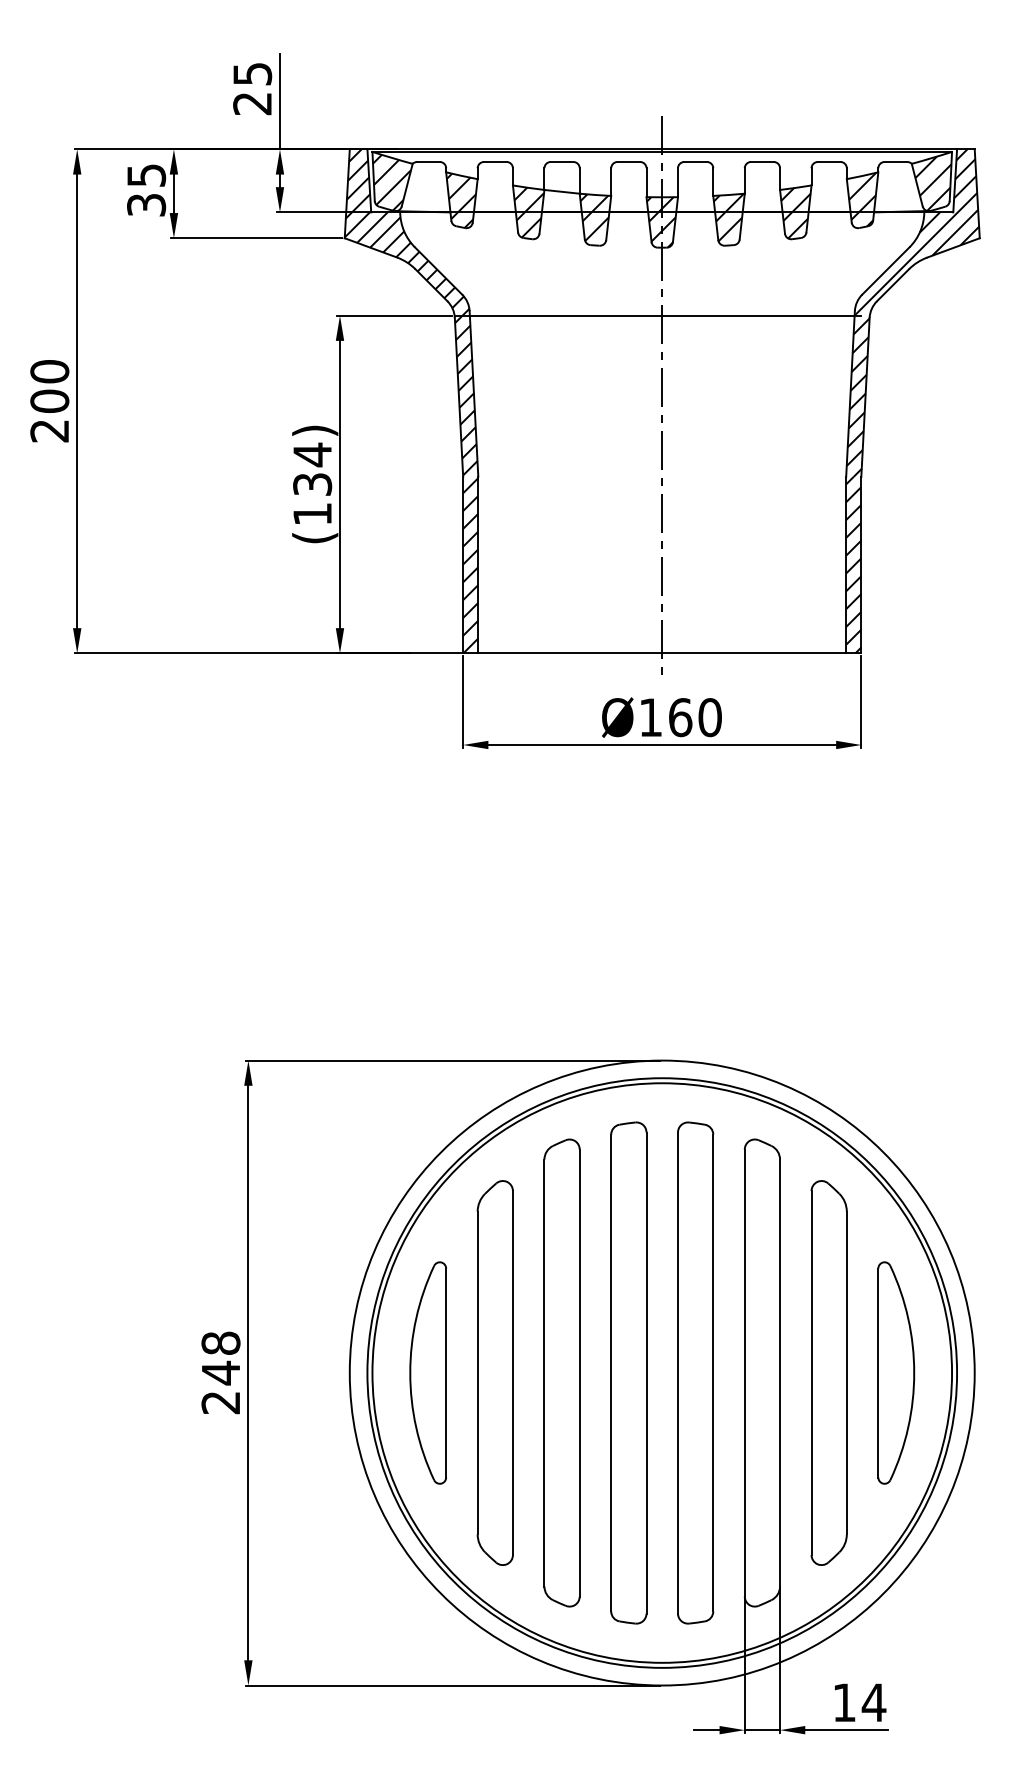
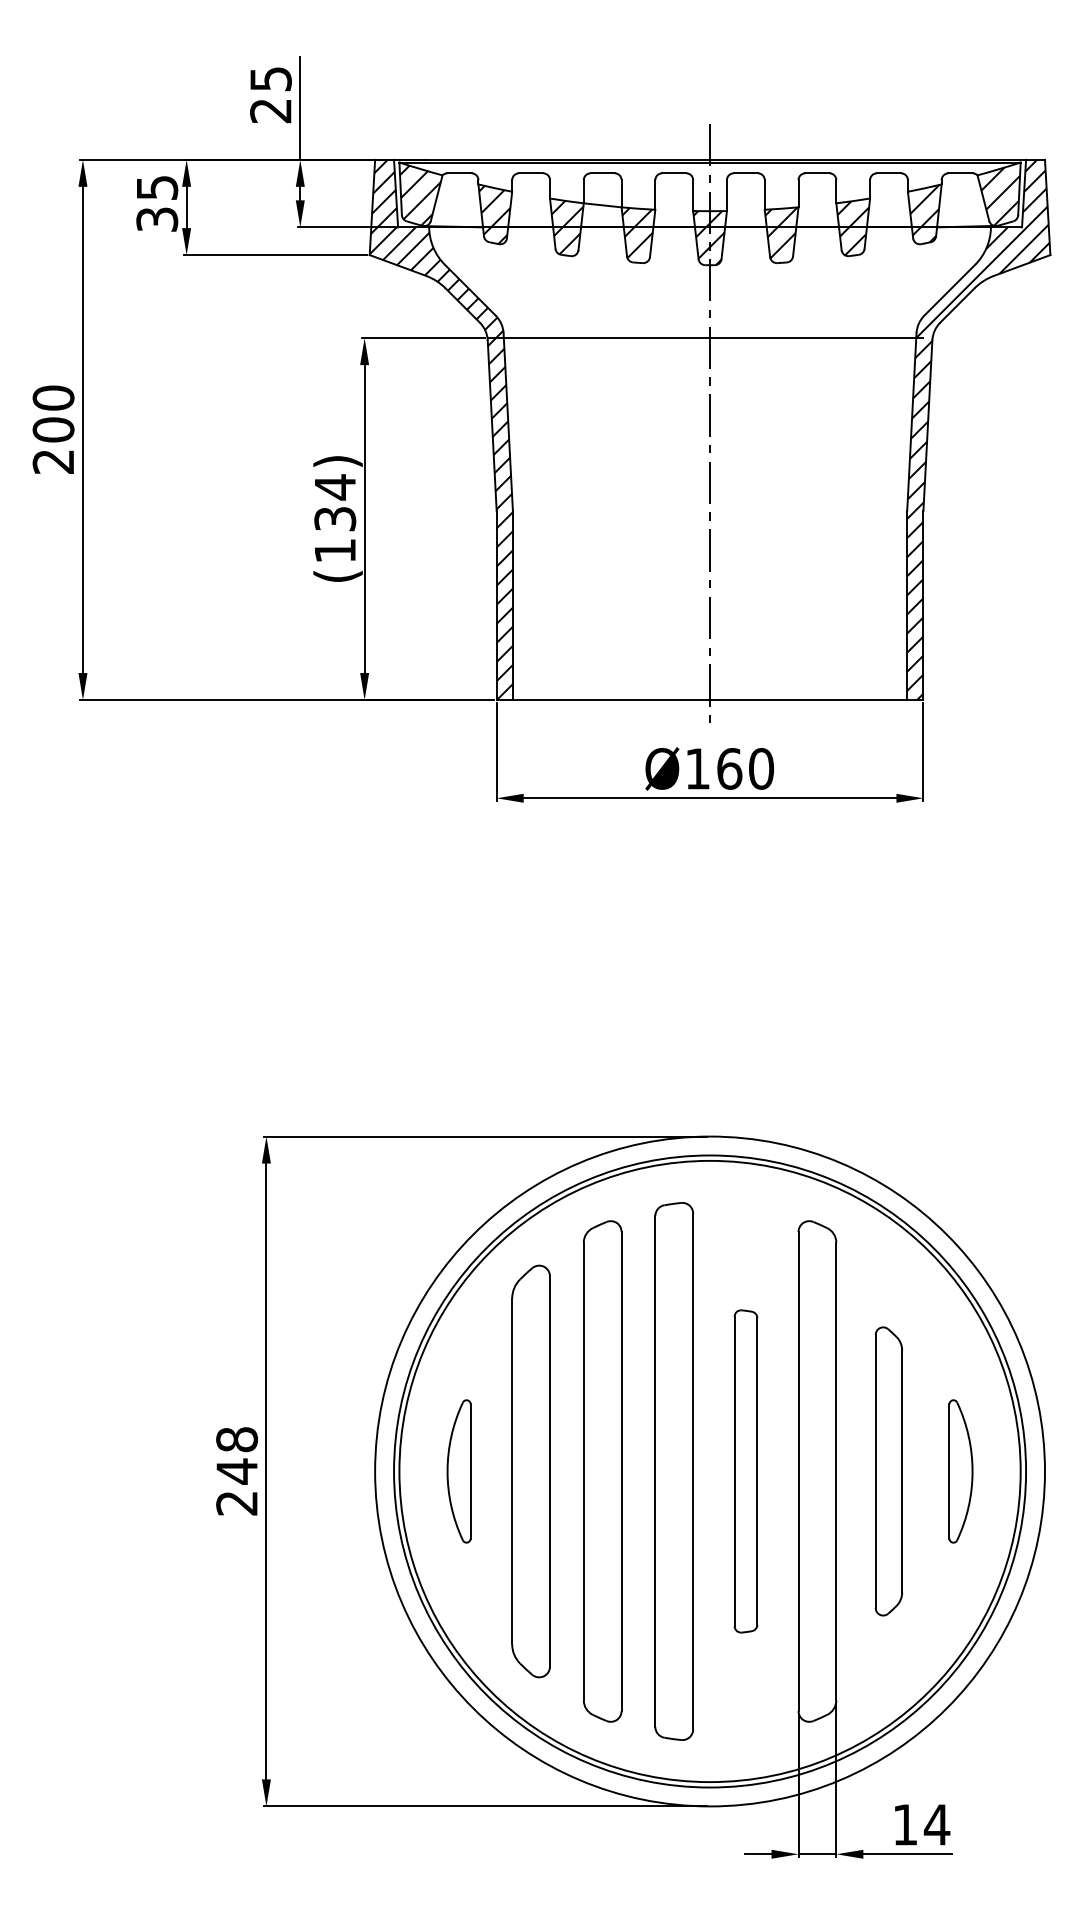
part: (427, 1372) -> (458, 1470), size x0.6
part: (695, 1372) -> (745, 1470), size x0.6
part: (828, 1372) -> (888, 1470), size x0.7
part: (896, 1372) -> (961, 1470), size x0.6

